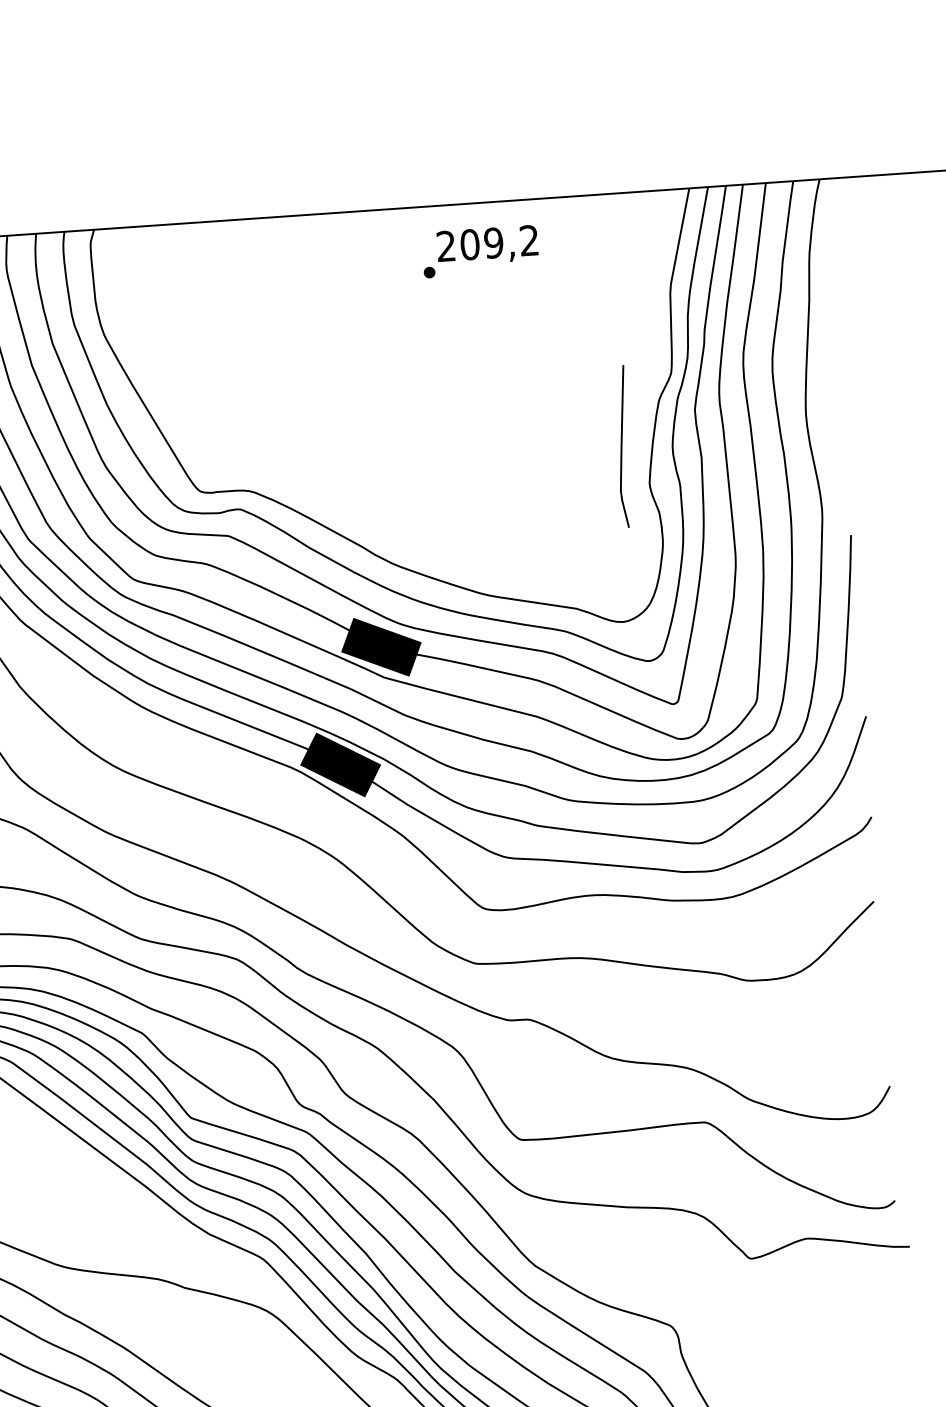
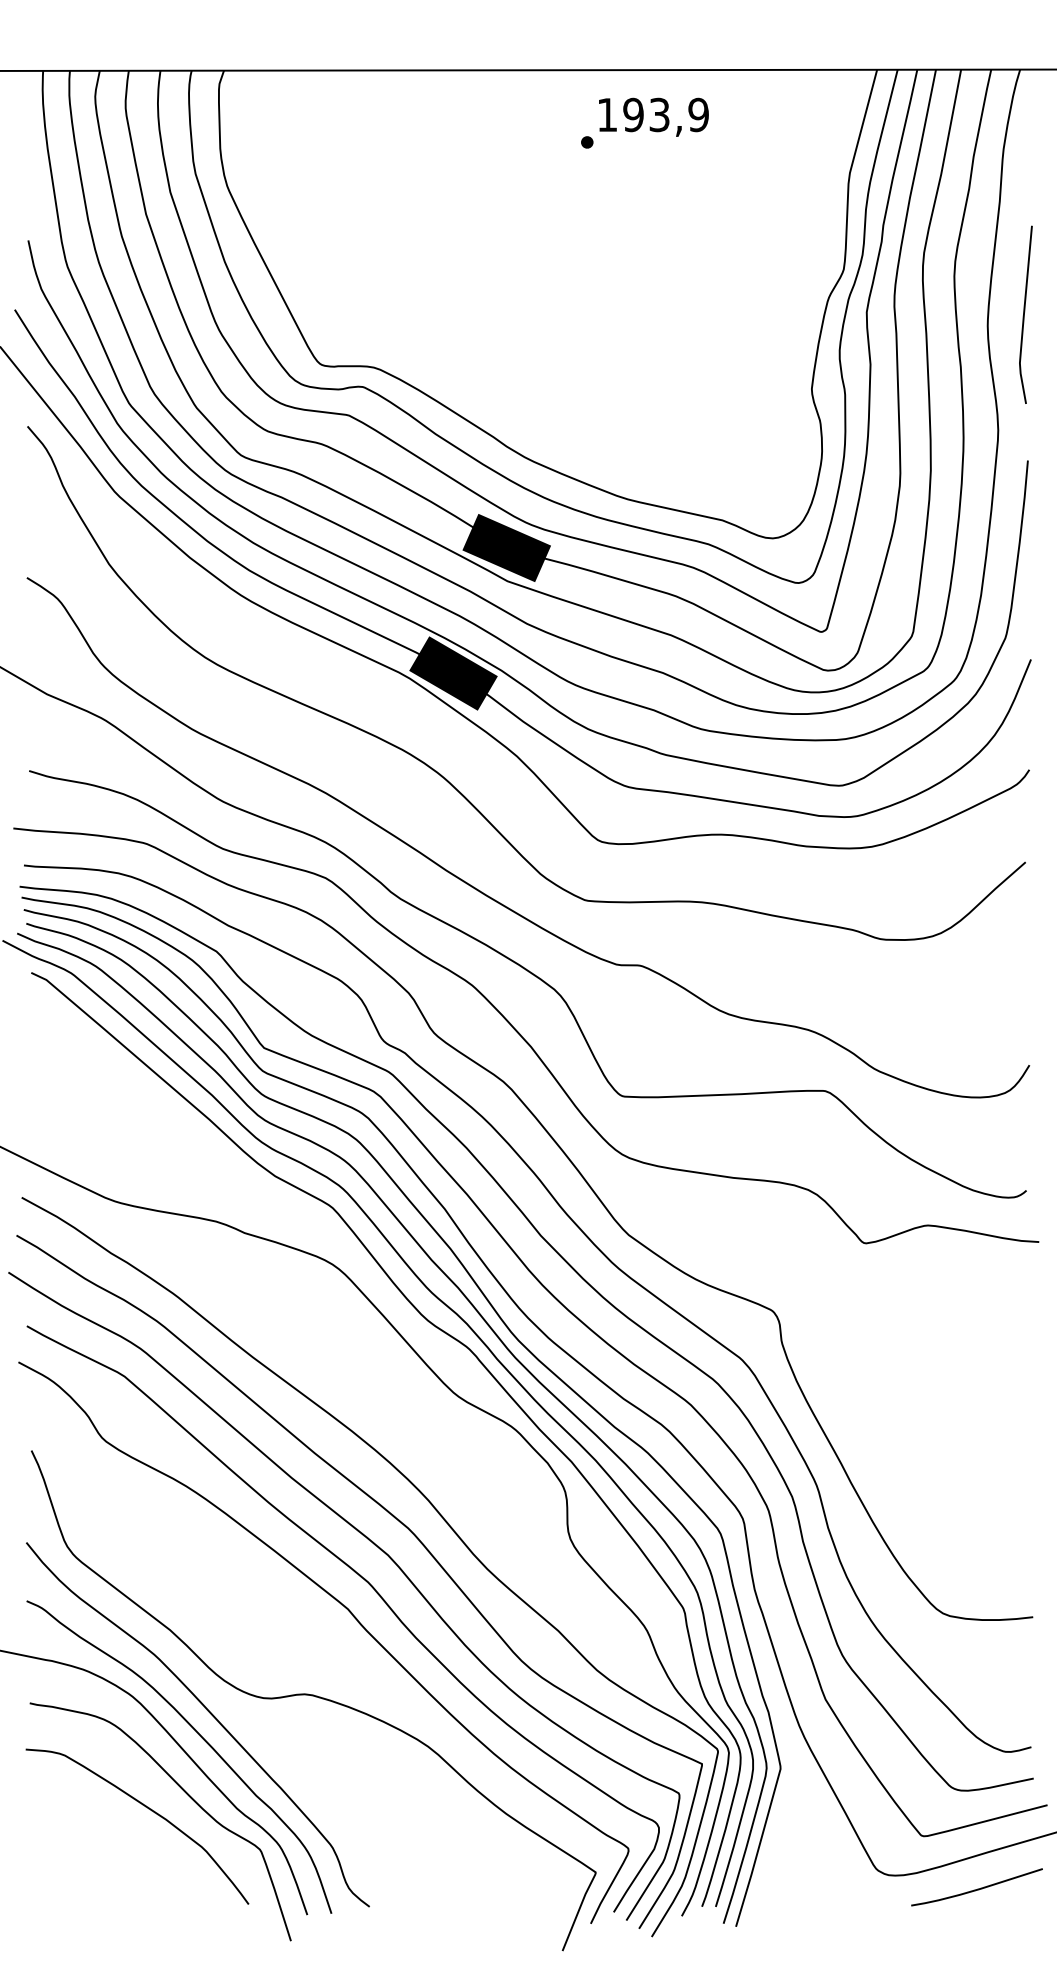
text: (487, 243) -> (652, 114), 209,2 -> 193,9
line: (622, 446) -> (1024, 314), moved

